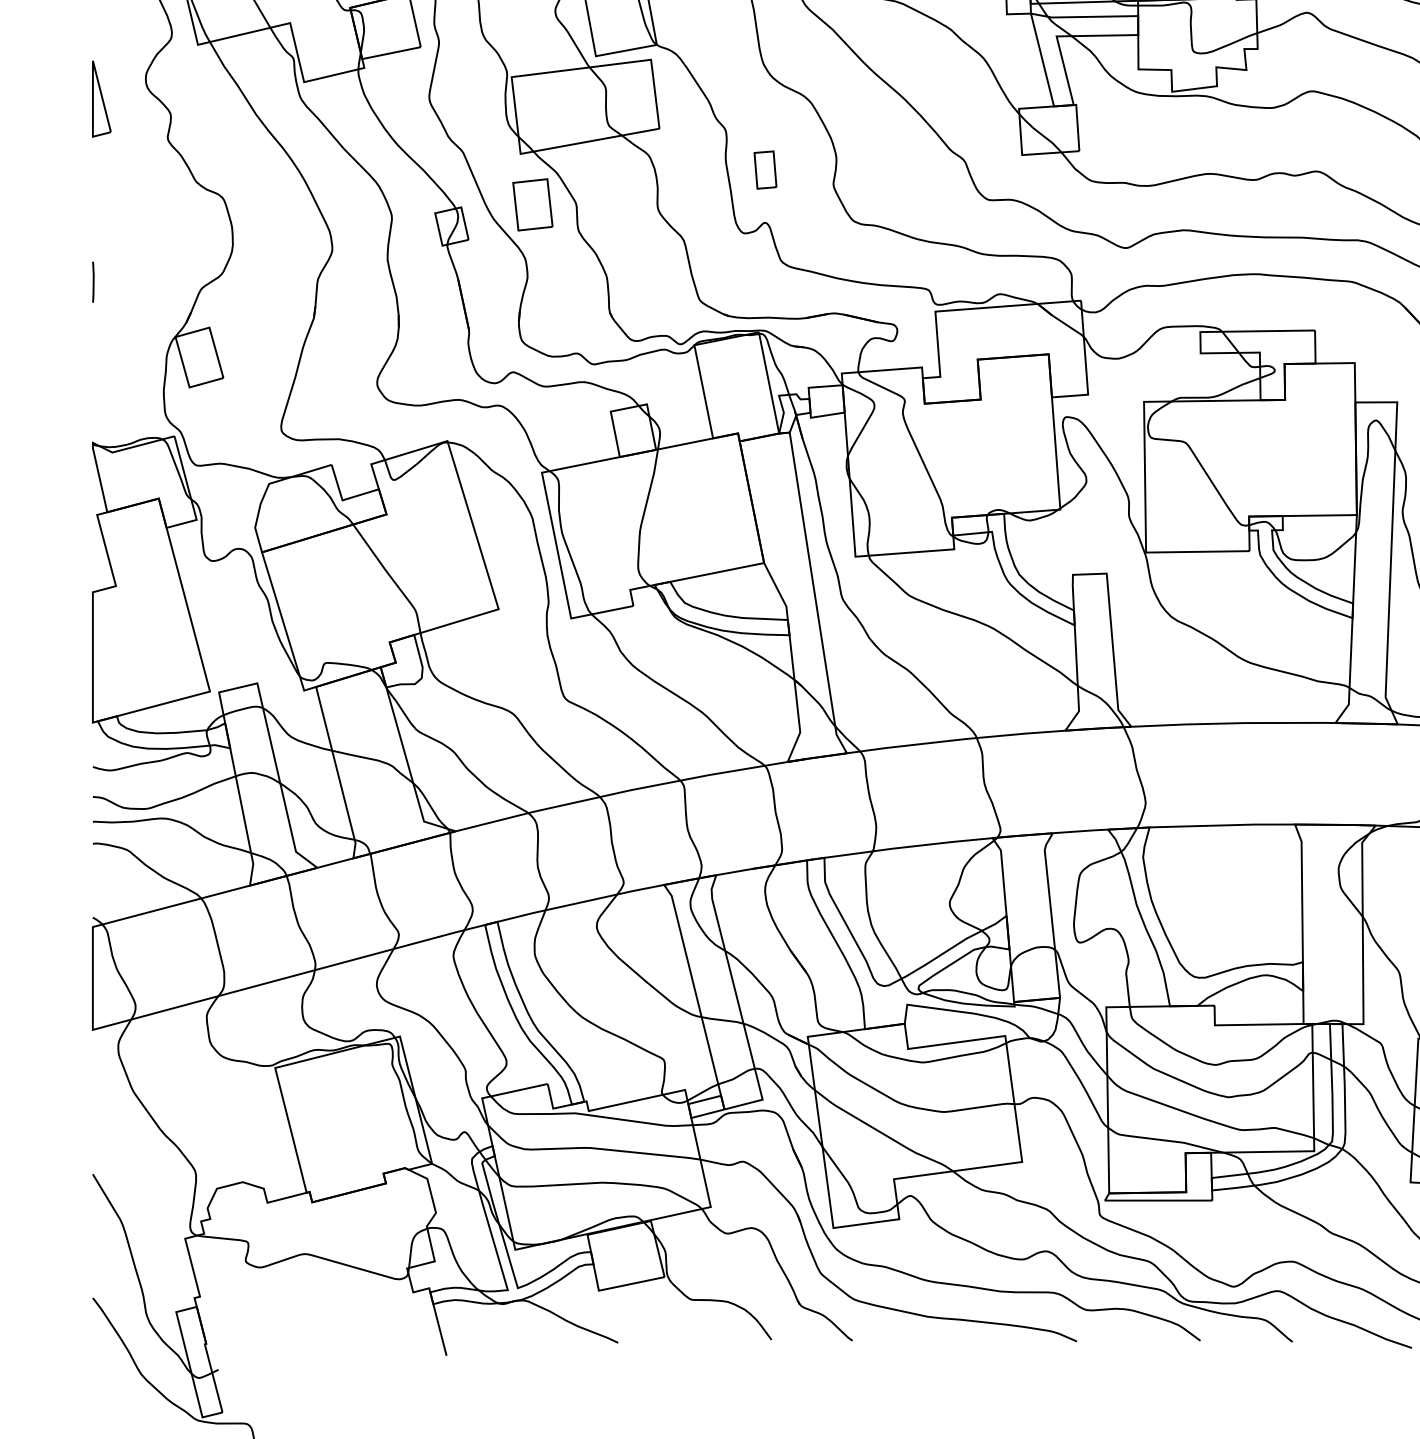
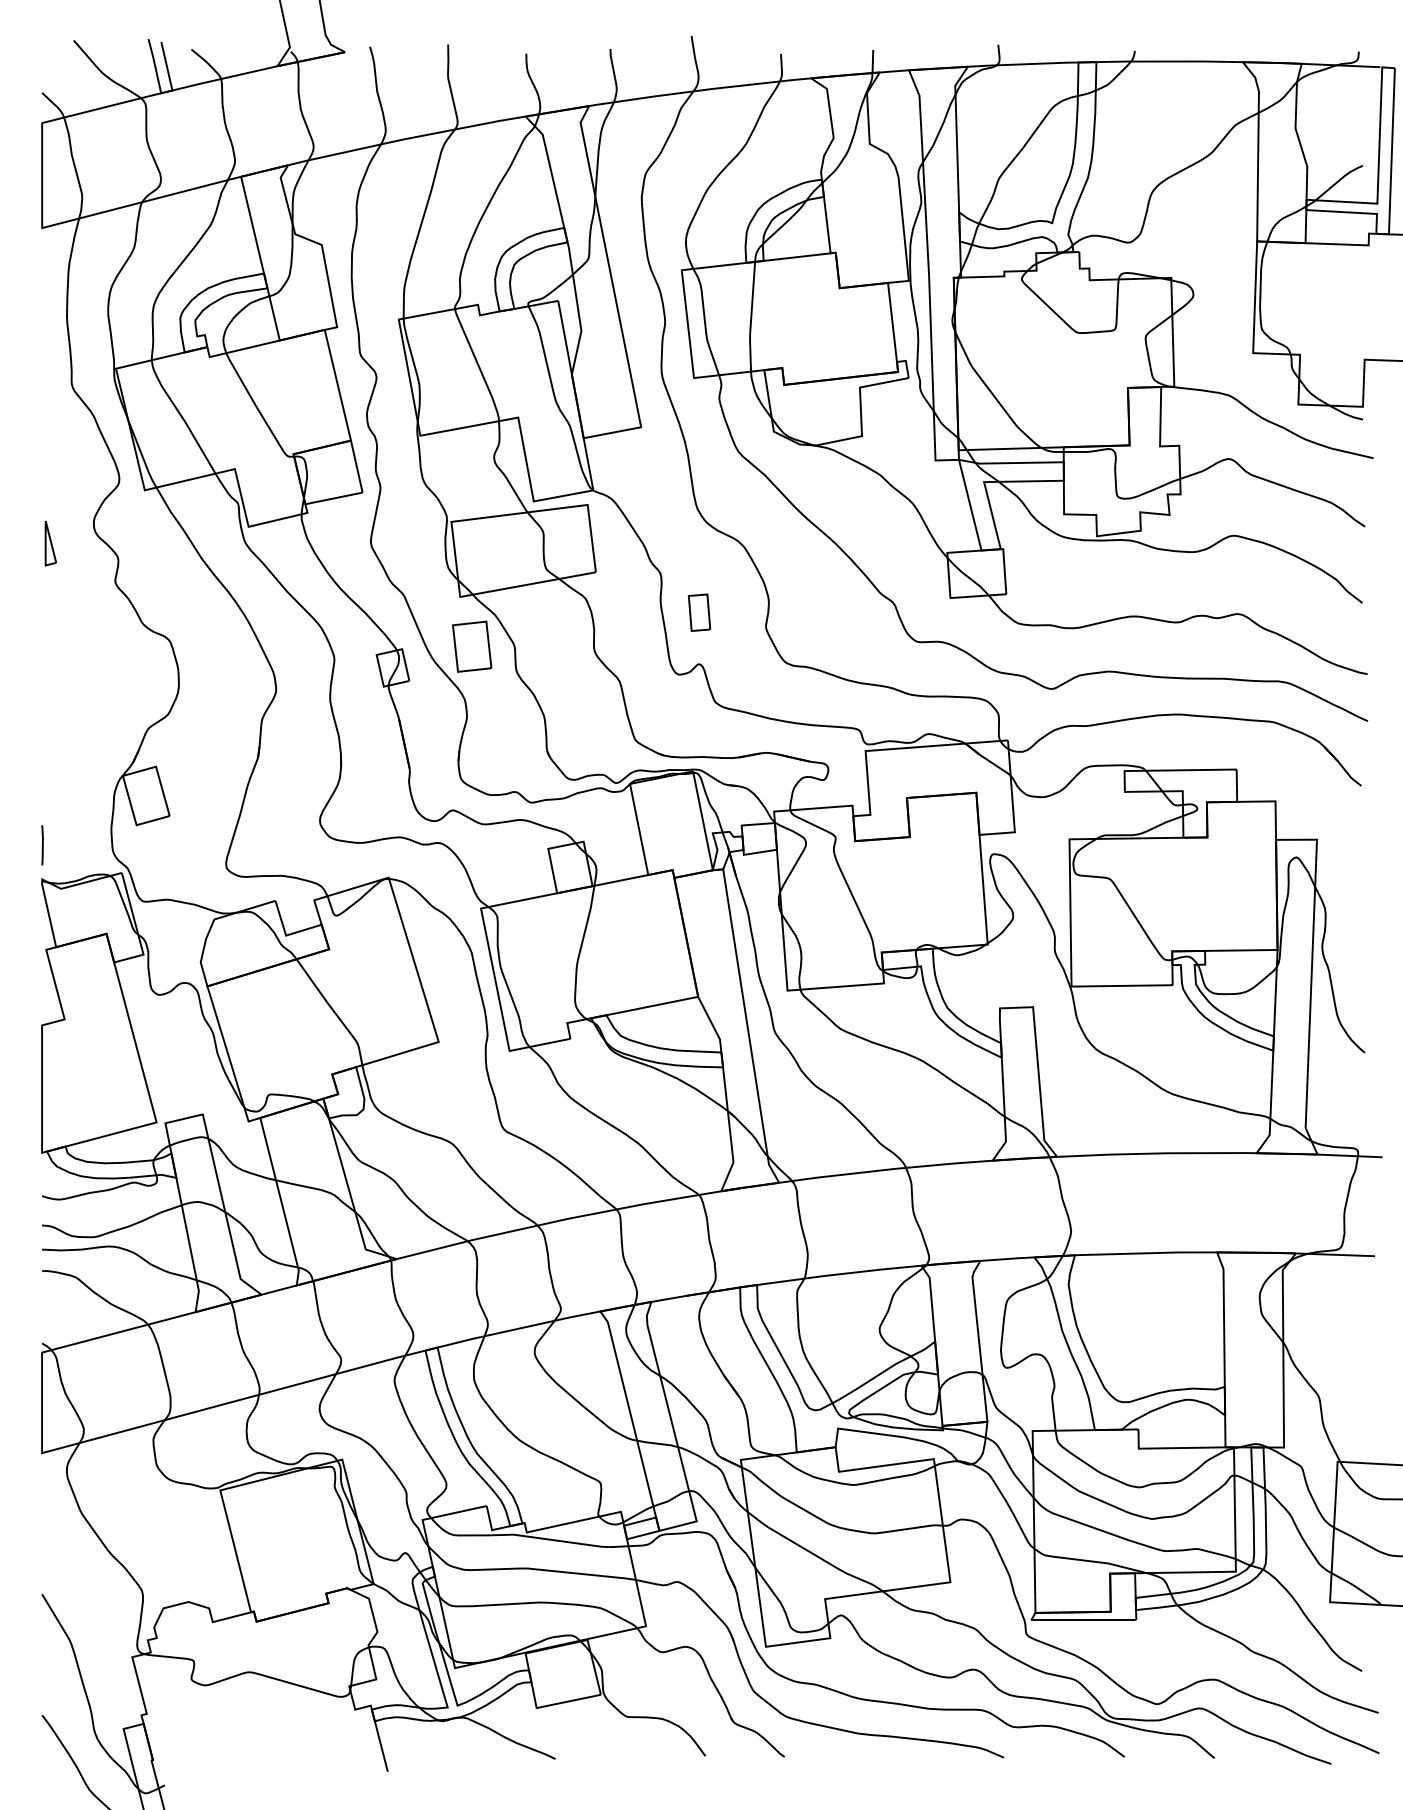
part: (101, 99) -> (50, 543), size x0.6
line: (93, 282) -> (42, 845), moved

